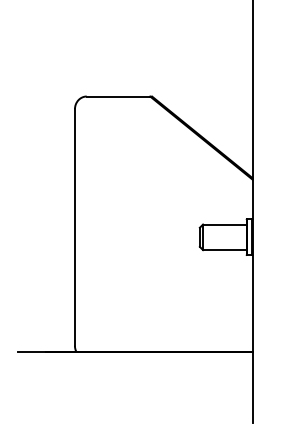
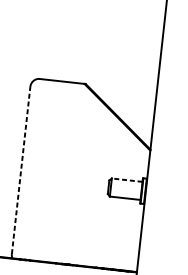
line: (224, 224) -> (126, 180), solid -> dashed
line: (74, 227) -> (20, 170), solid -> dashed

